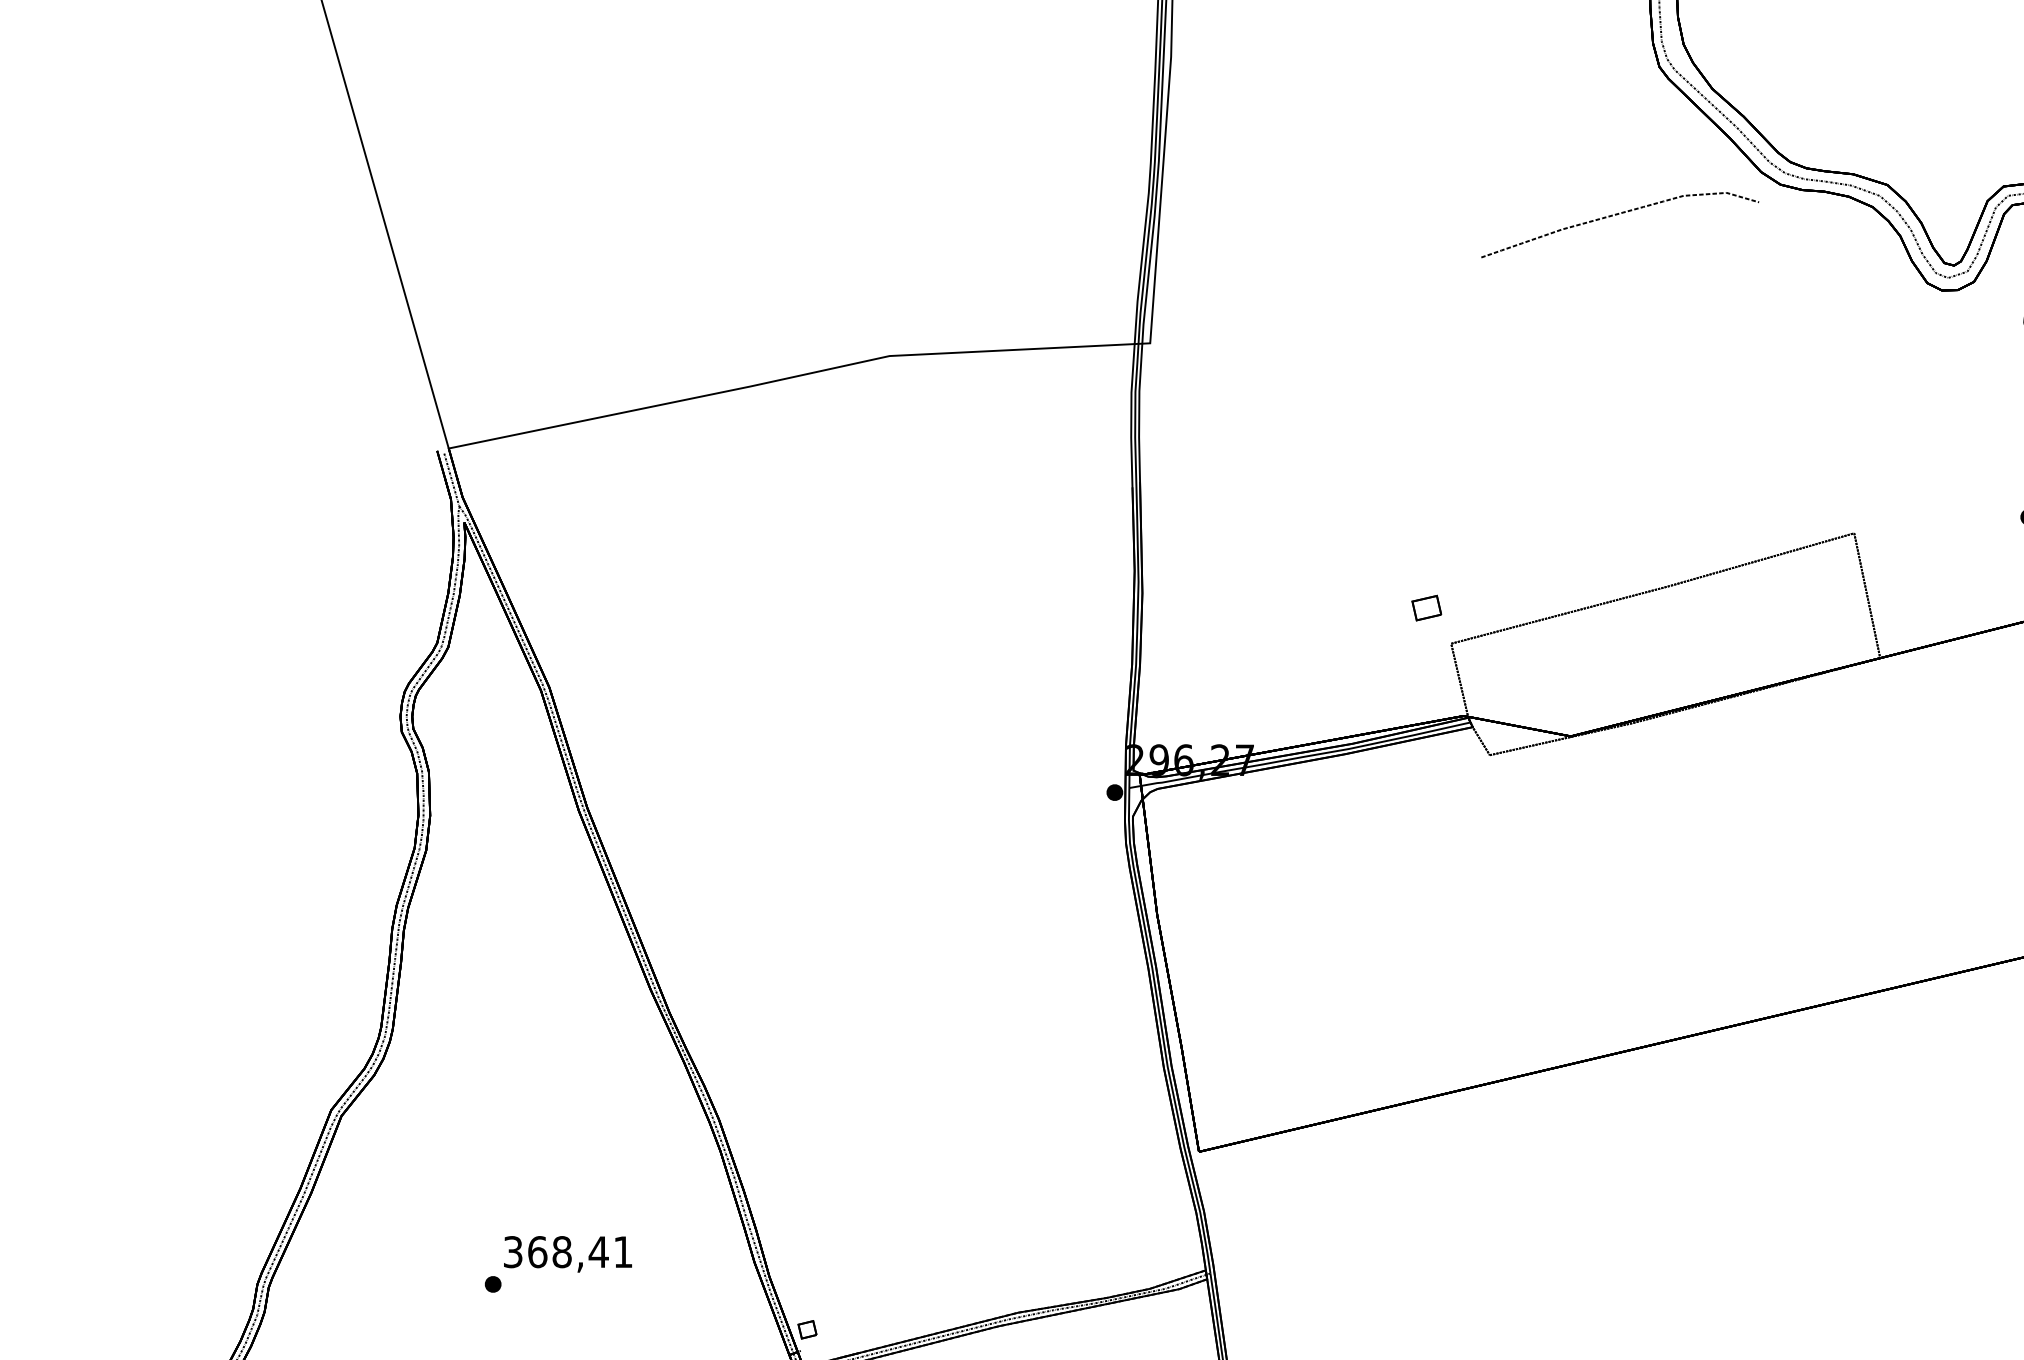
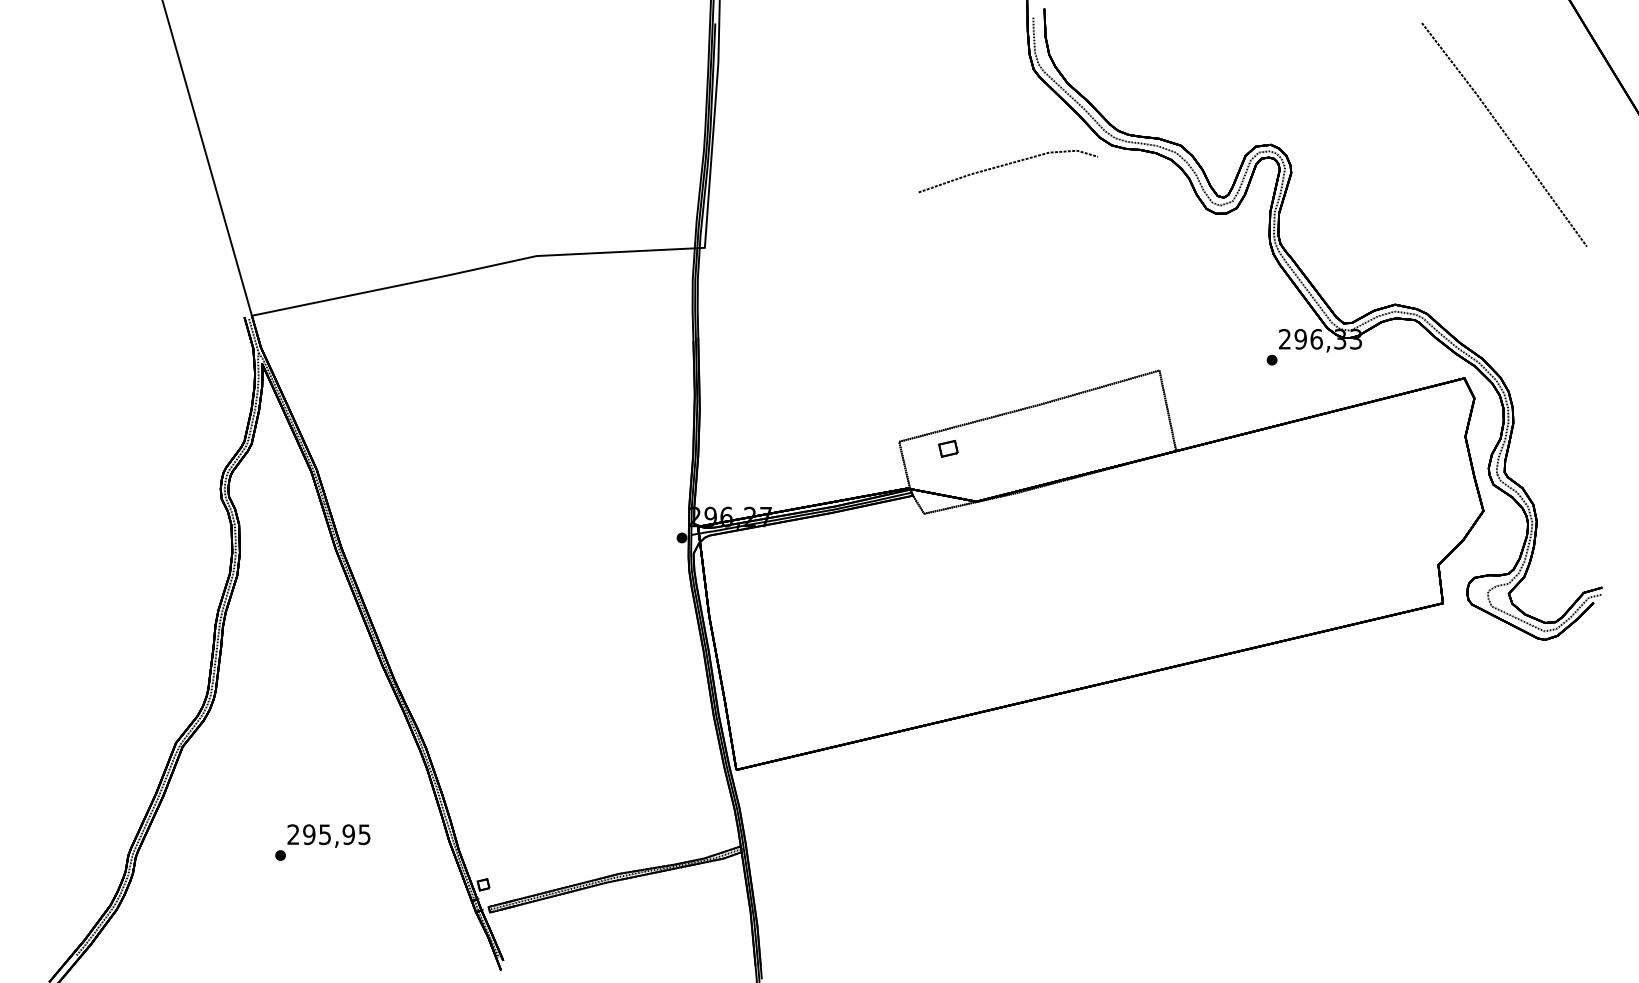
part: (1426, 607) -> (948, 448), moved
text: (567, 1251) -> (328, 834), 368,41 -> 295,95

